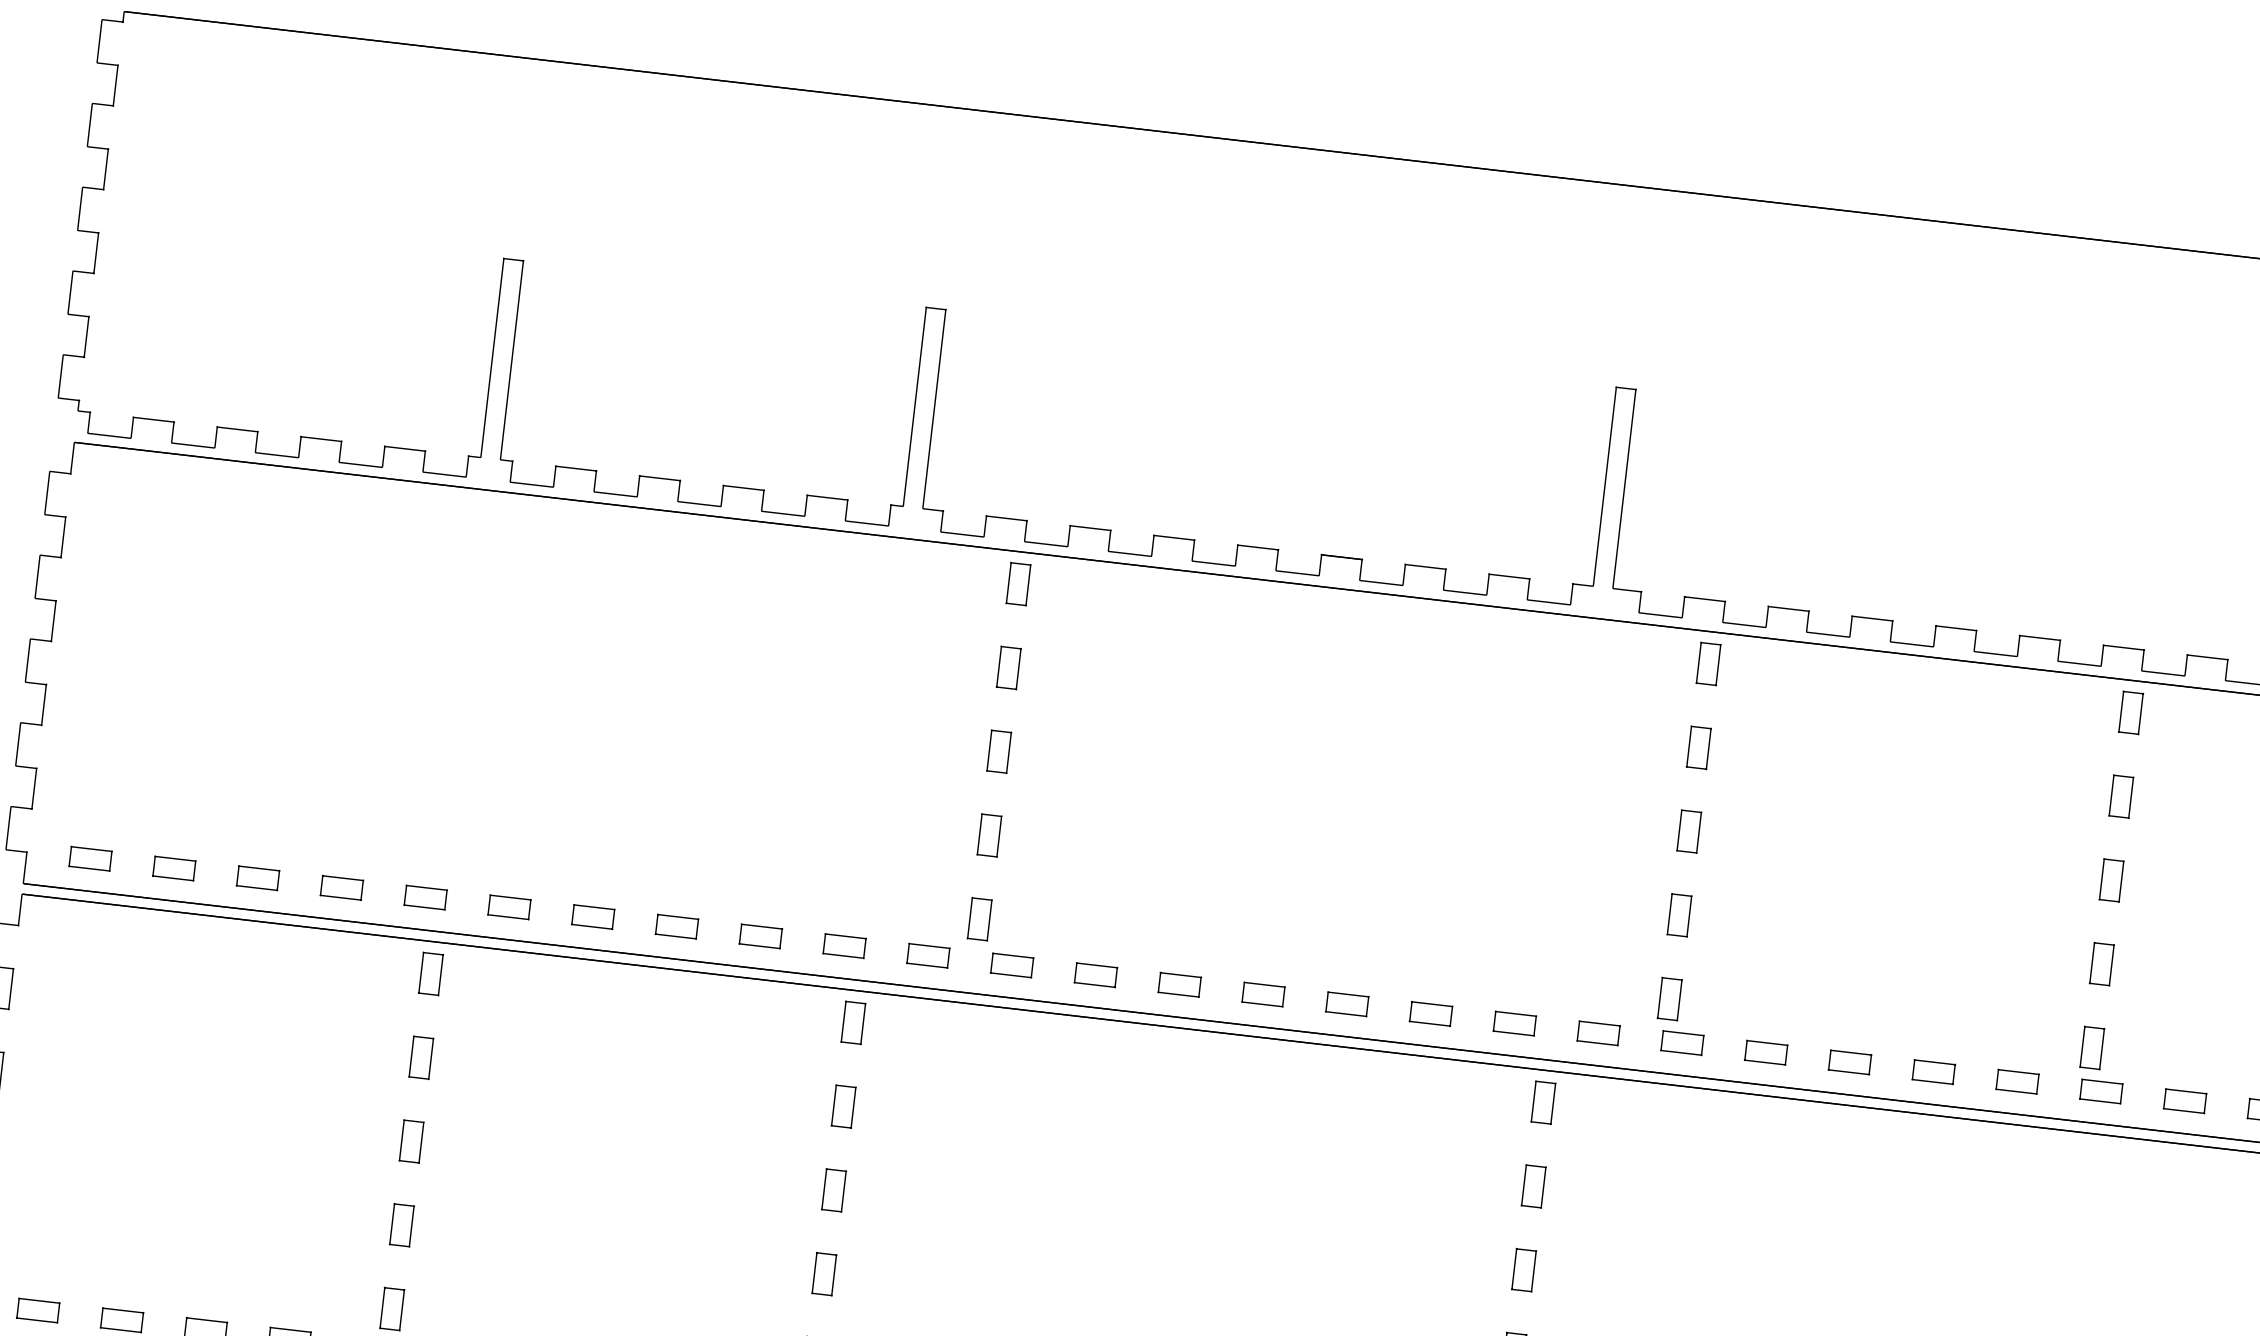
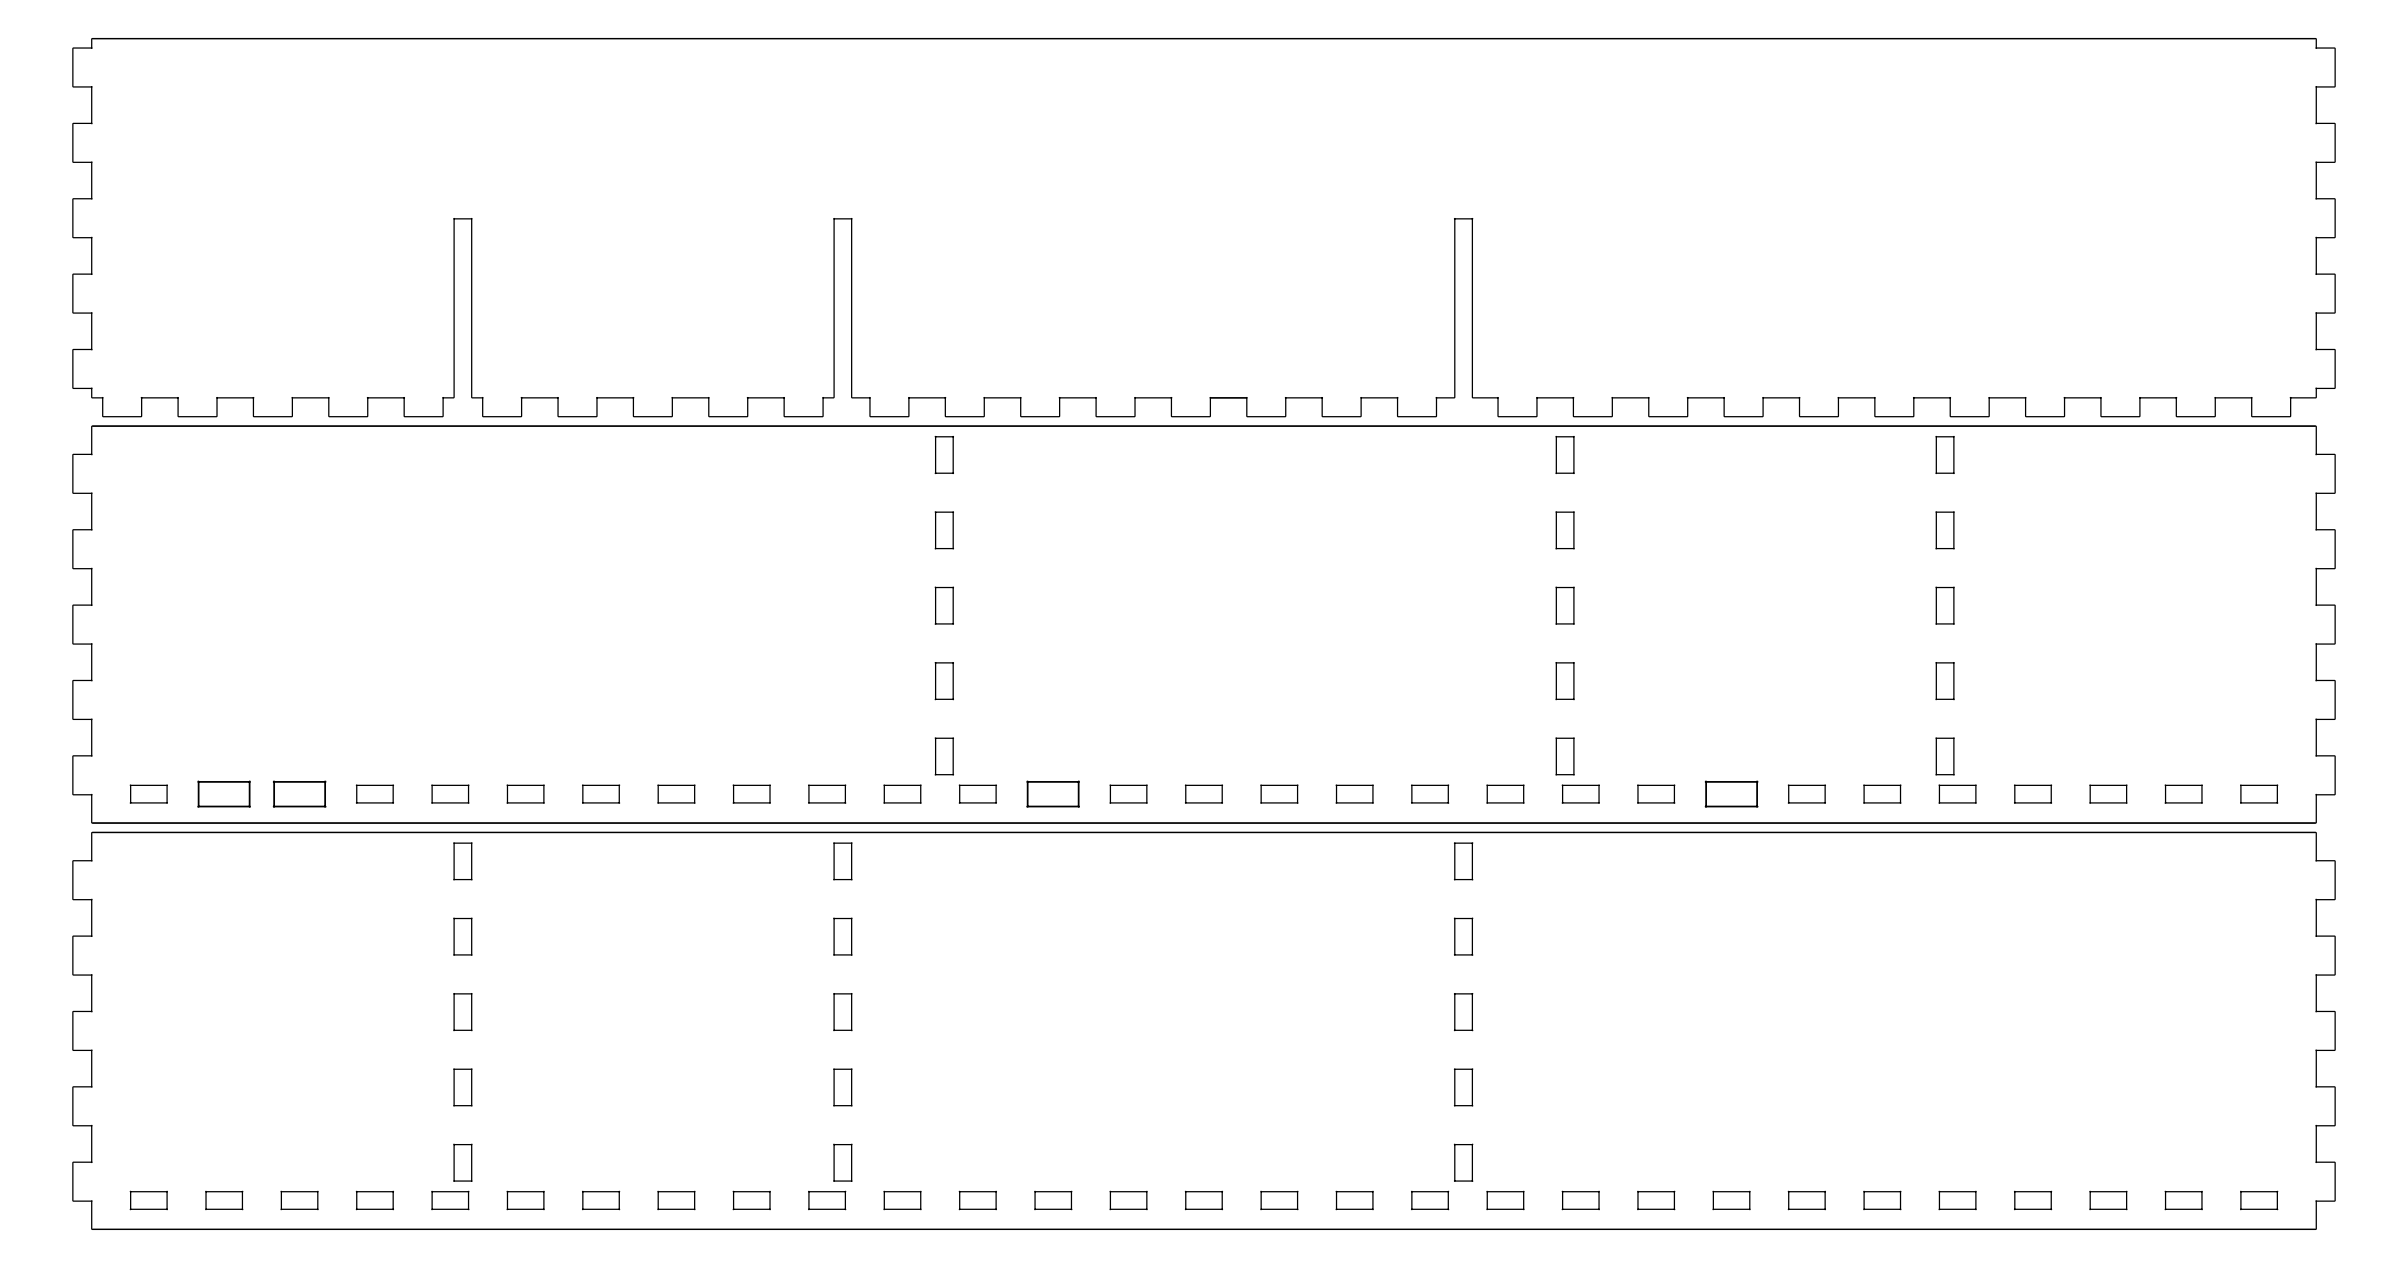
part: (174, 867) -> (224, 793), size x1.4
part: (258, 877) -> (299, 793), size x1.4
part: (1096, 974) -> (1053, 793), size x1.4
part: (1850, 1061) -> (1731, 793), size x1.4

